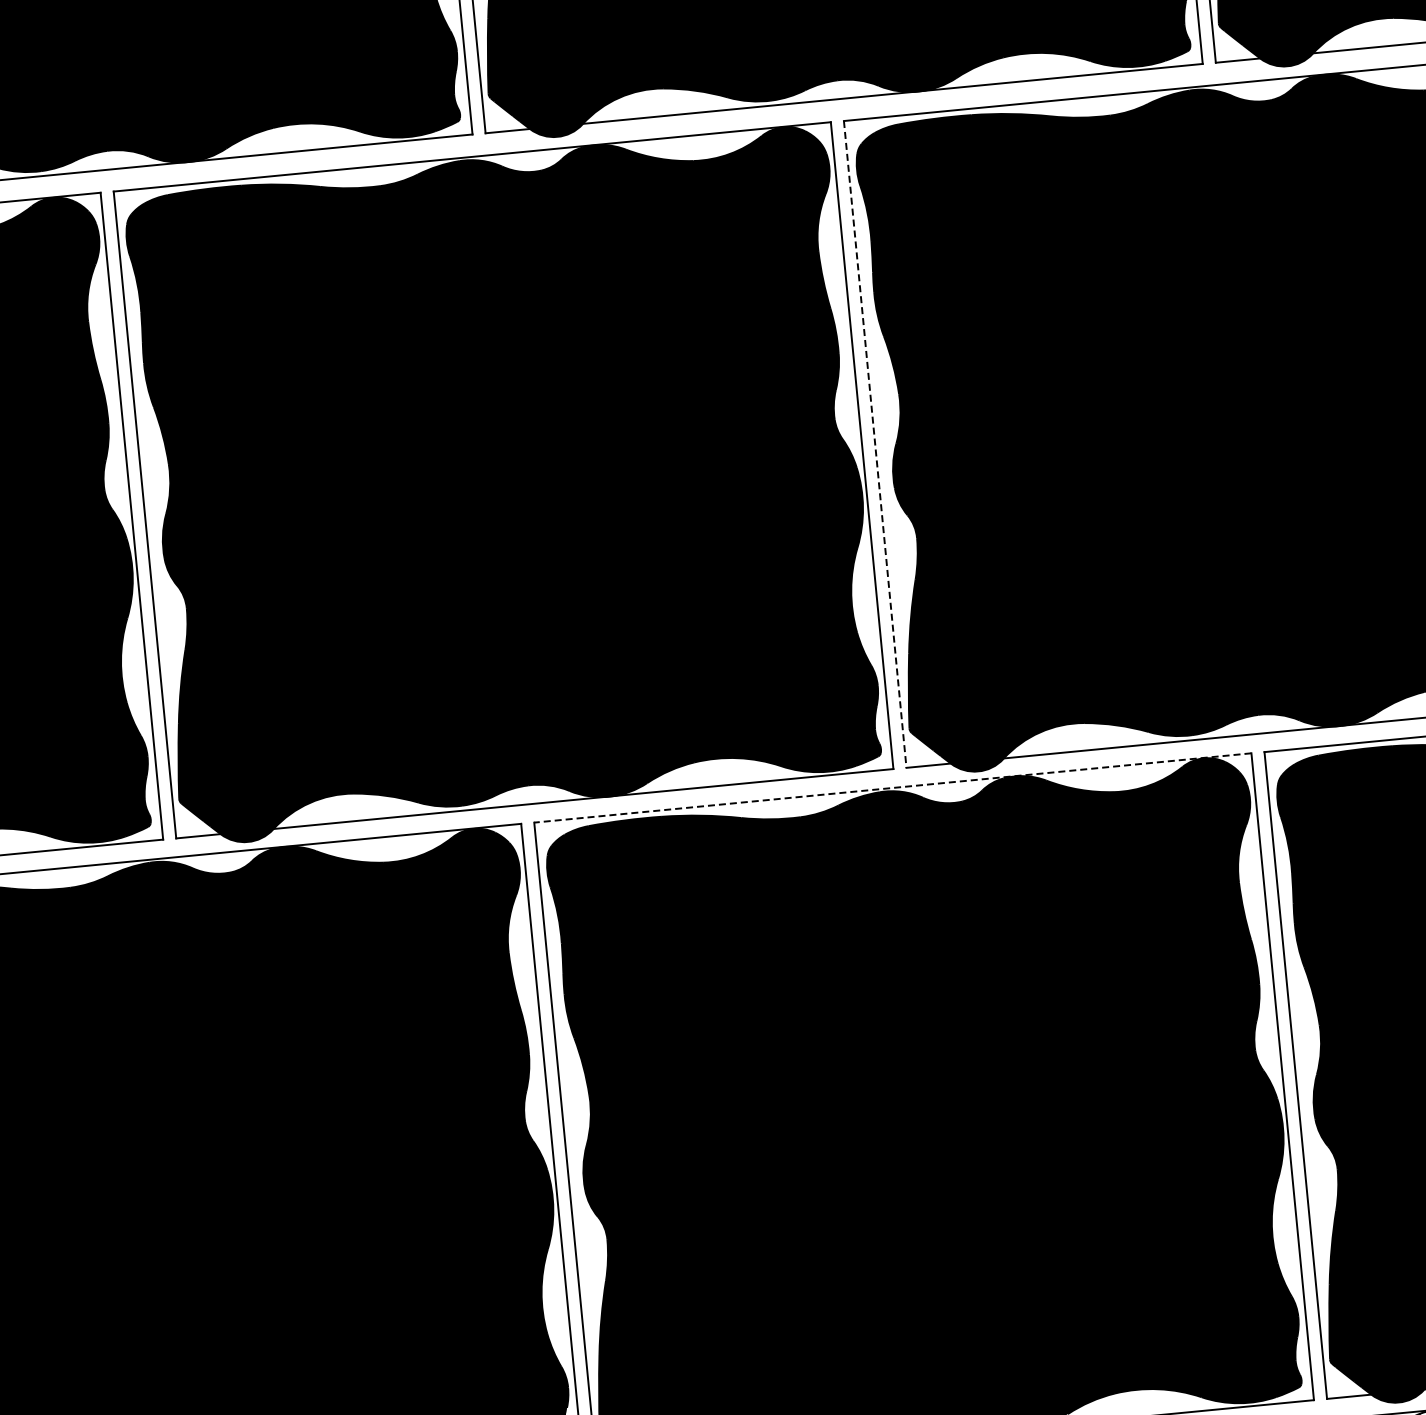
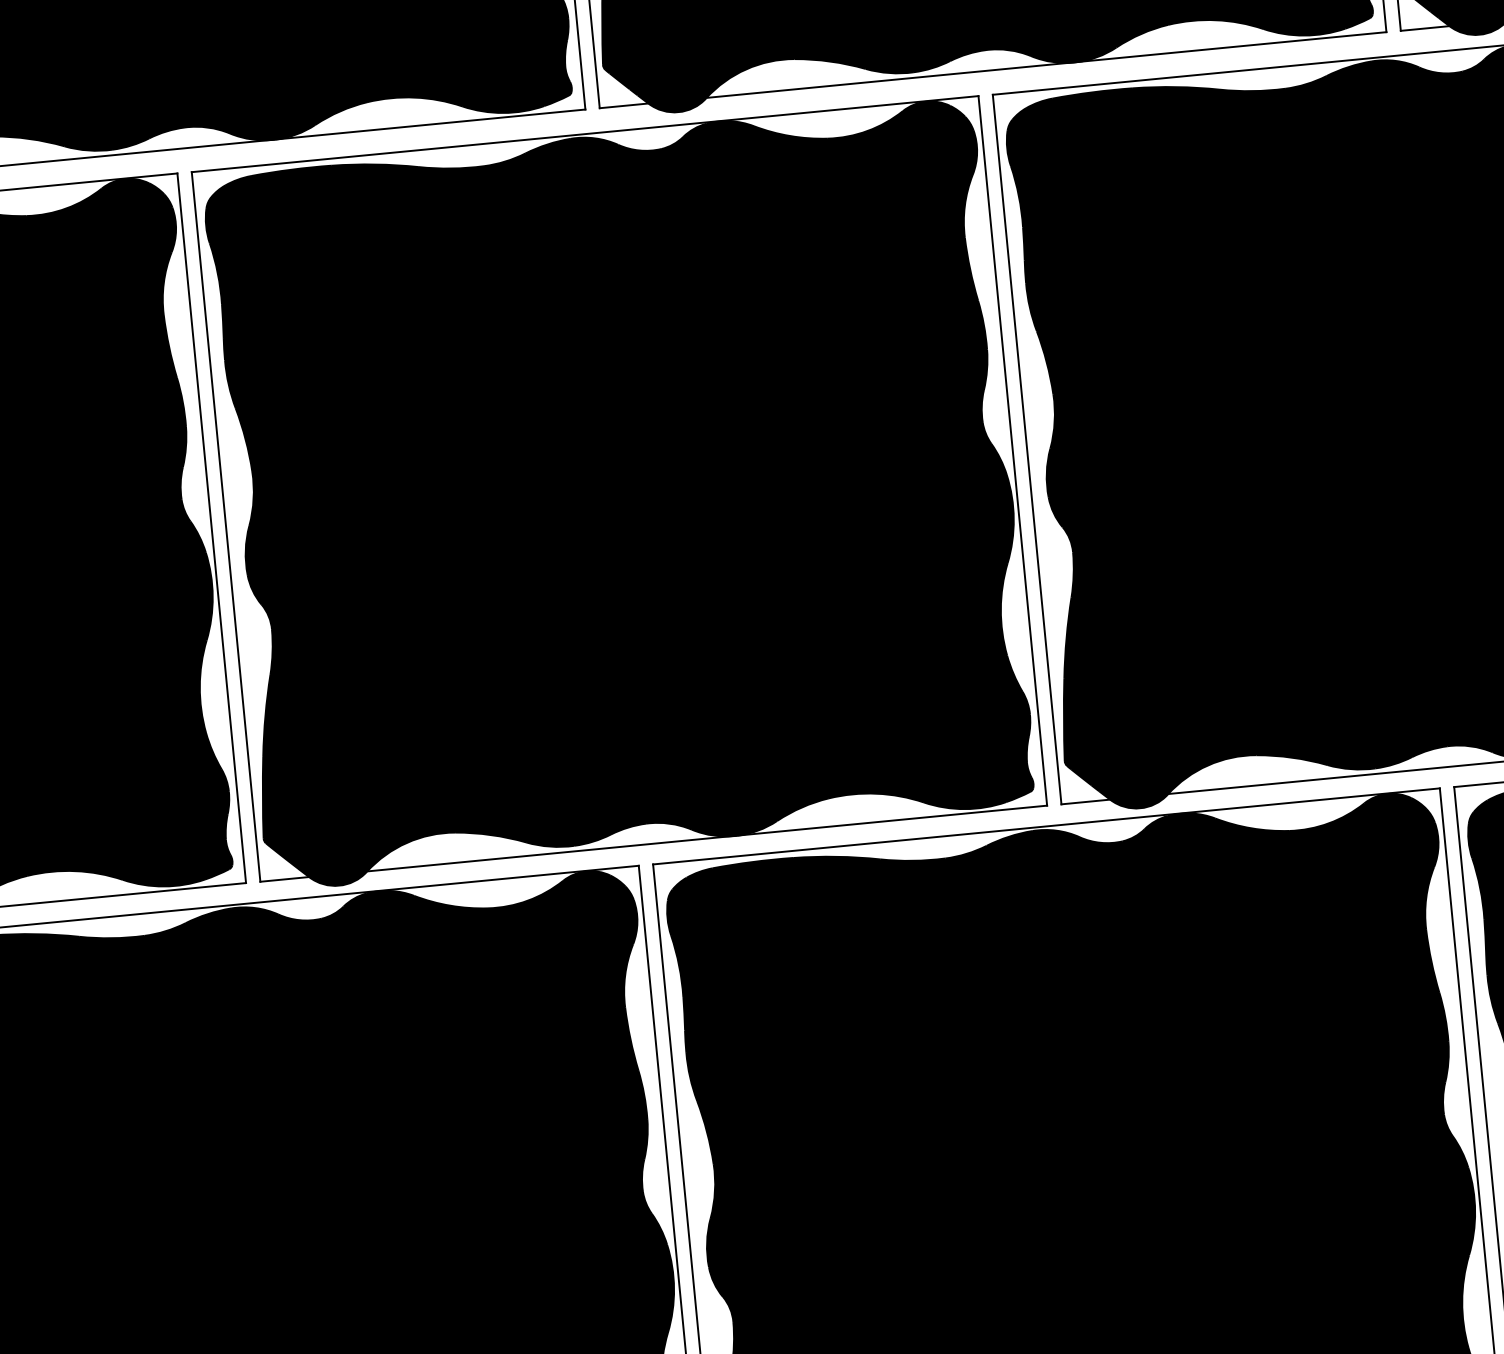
line: (875, 444) -> (1027, 449), dashed -> solid
line: (892, 788) -> (1046, 826), dashed -> solid

